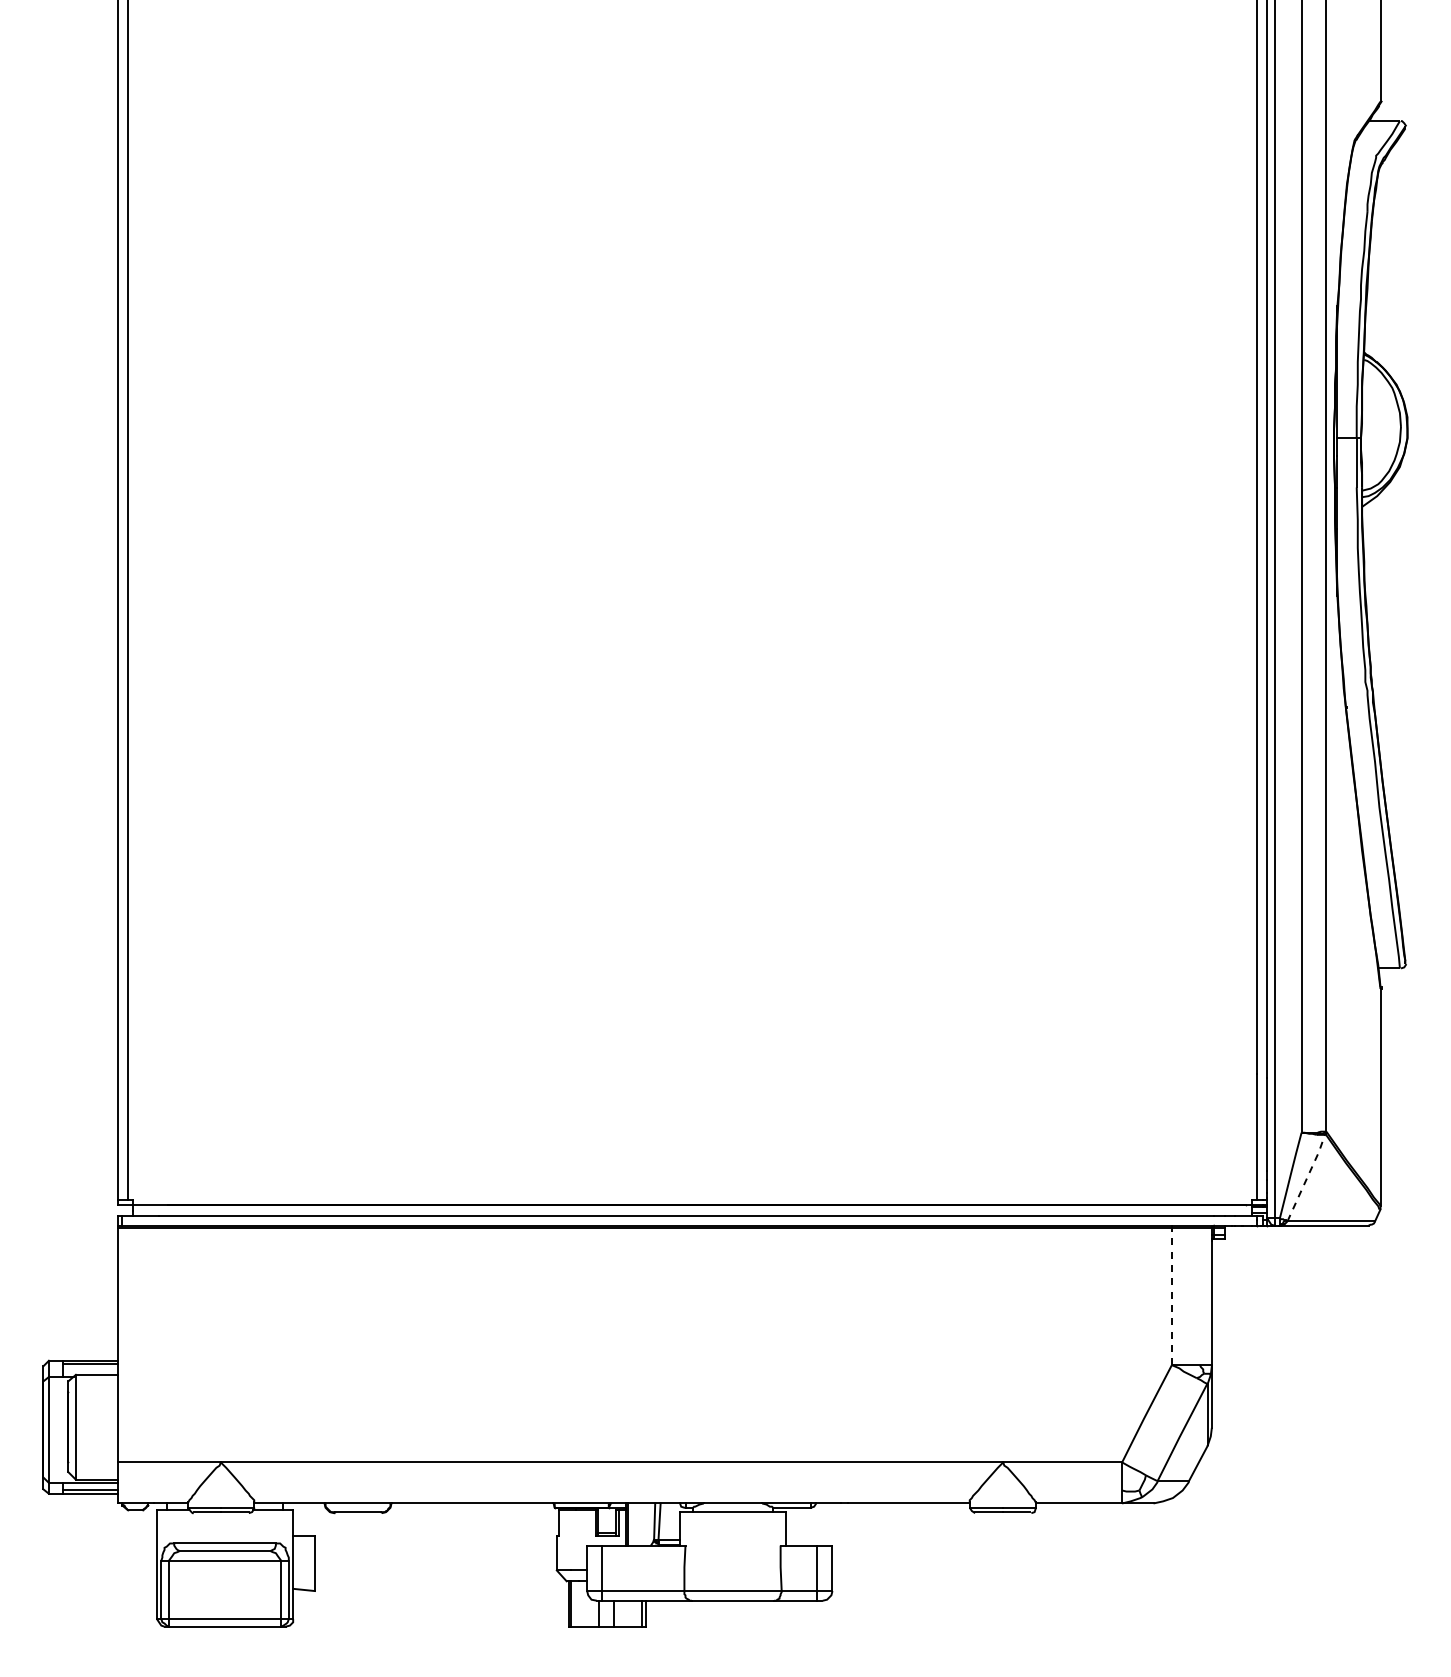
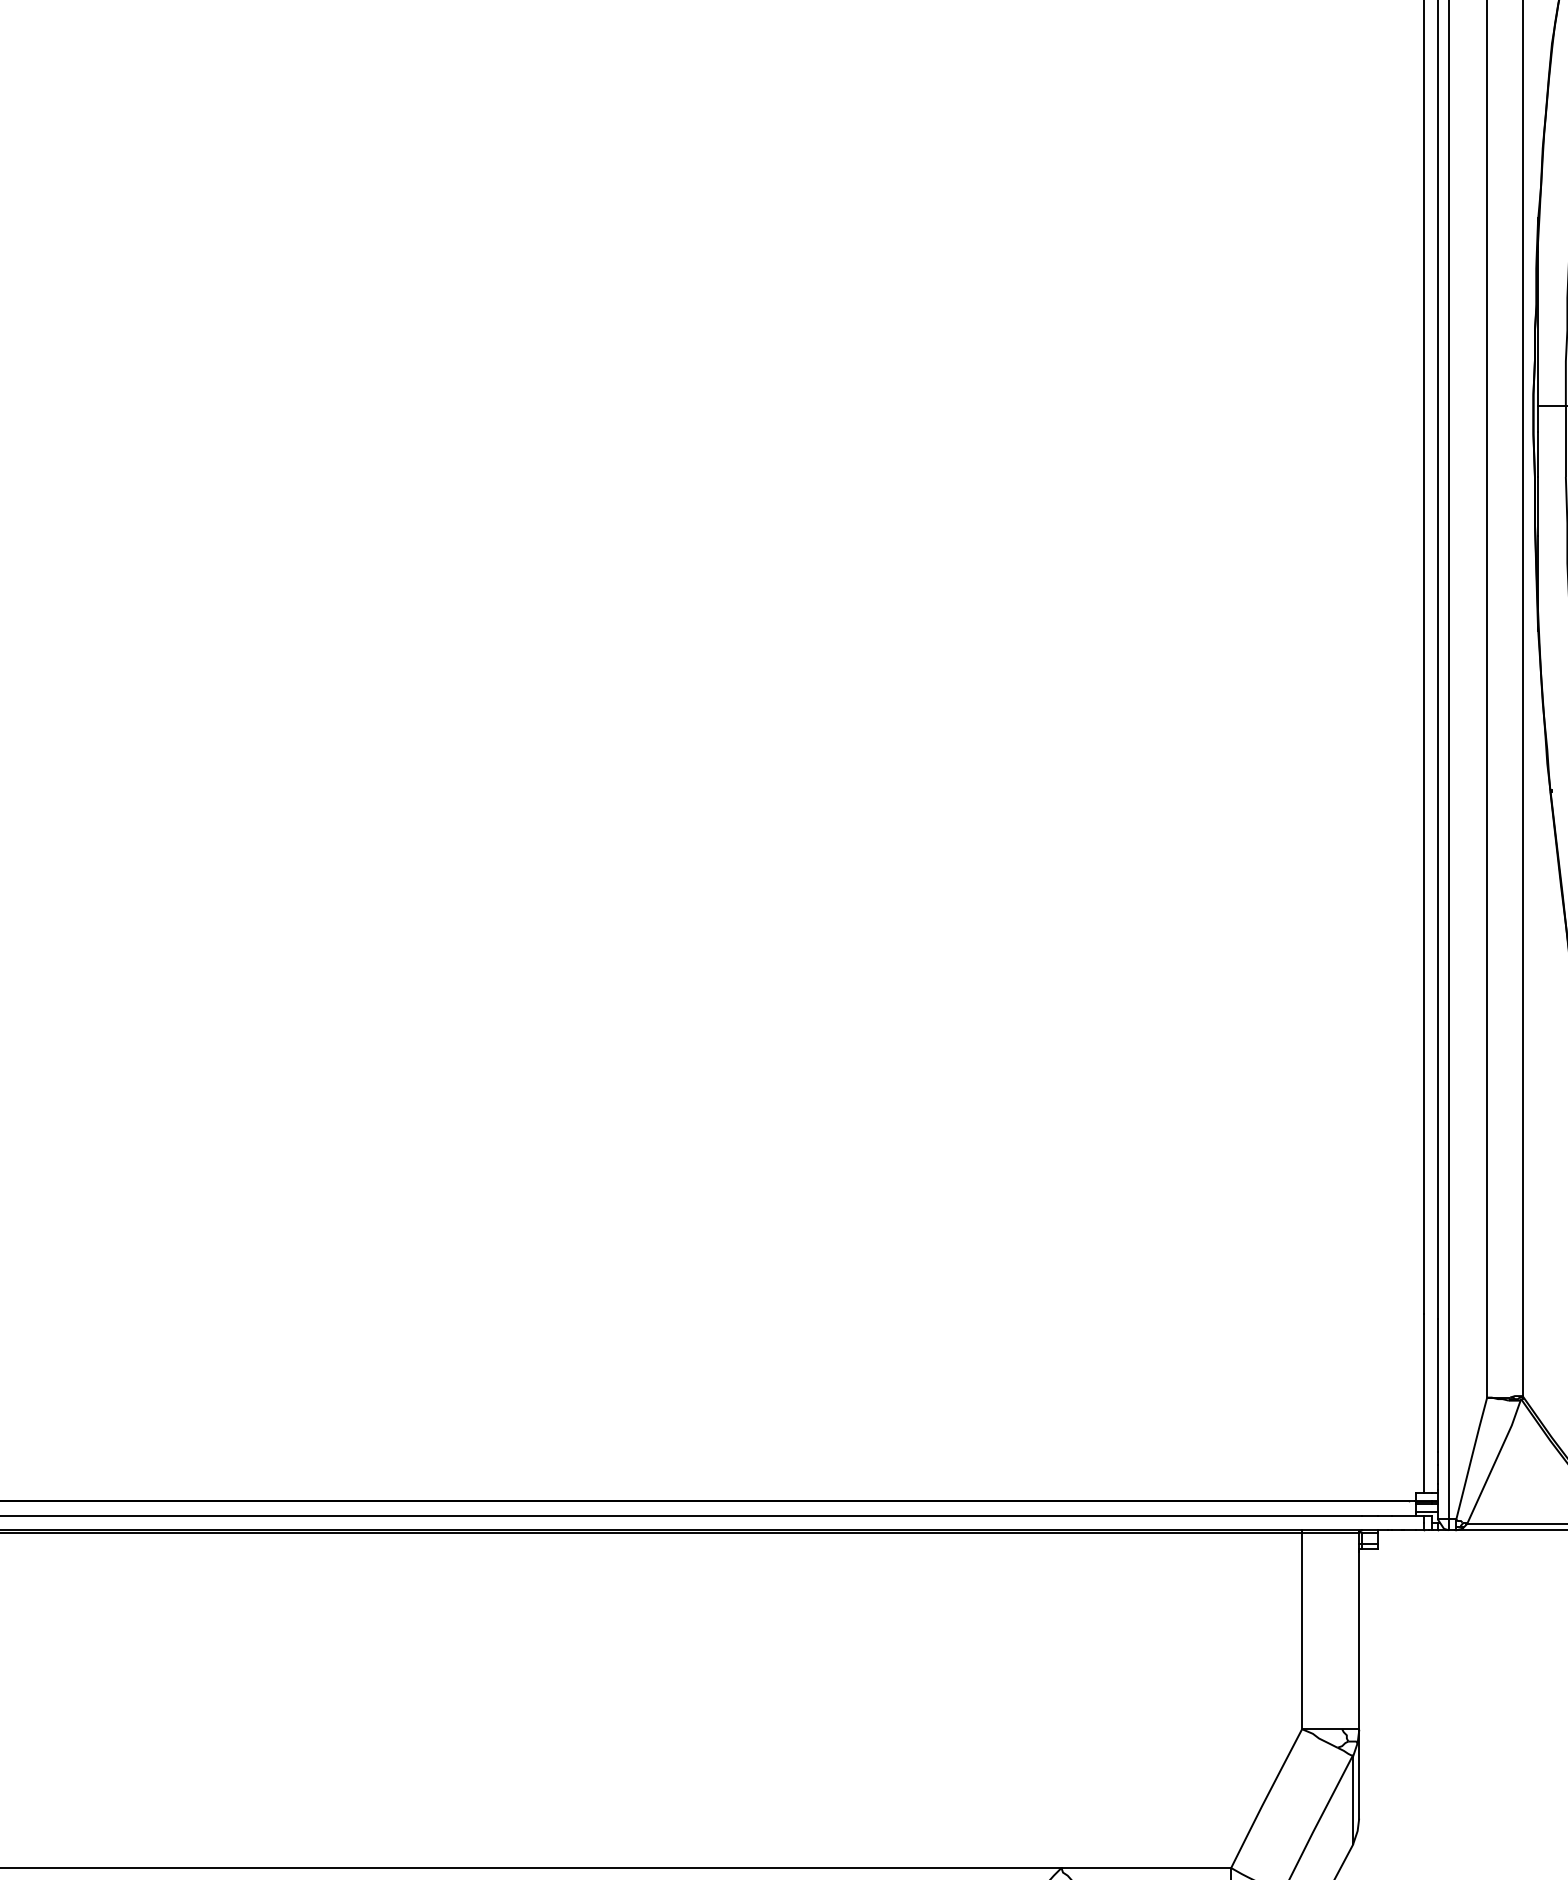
line: (1307, 1176) -> (1495, 1460), dashed -> solid
line: (1171, 1296) -> (1301, 1631), dashed -> solid

